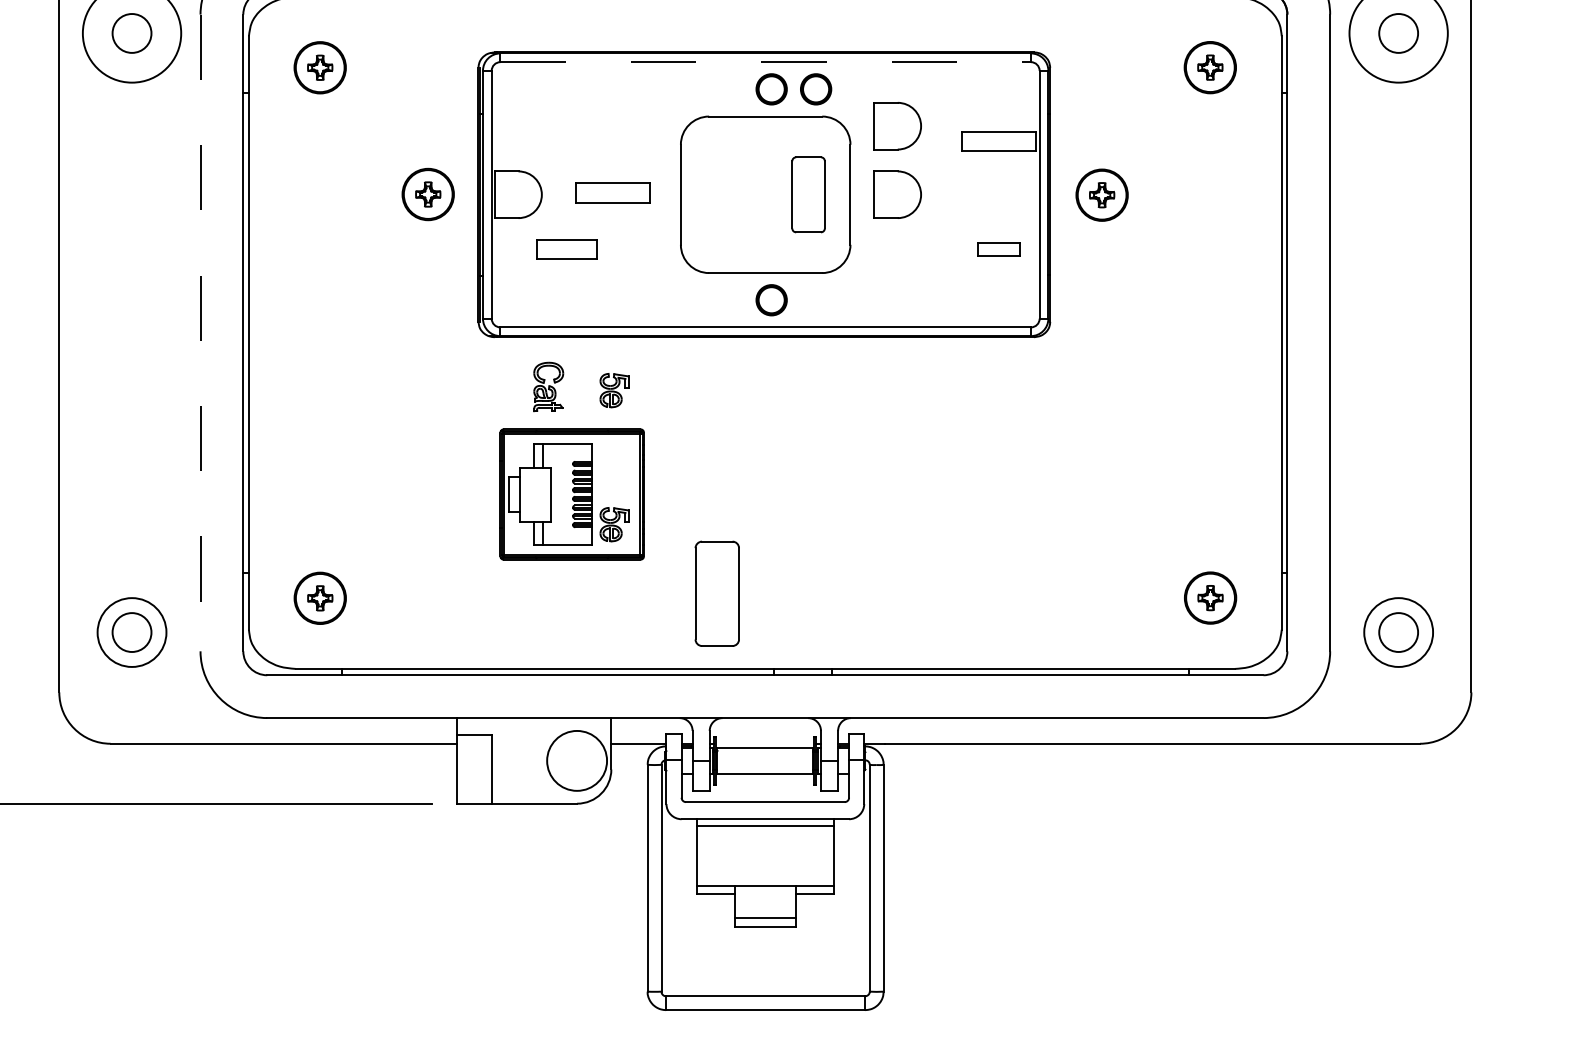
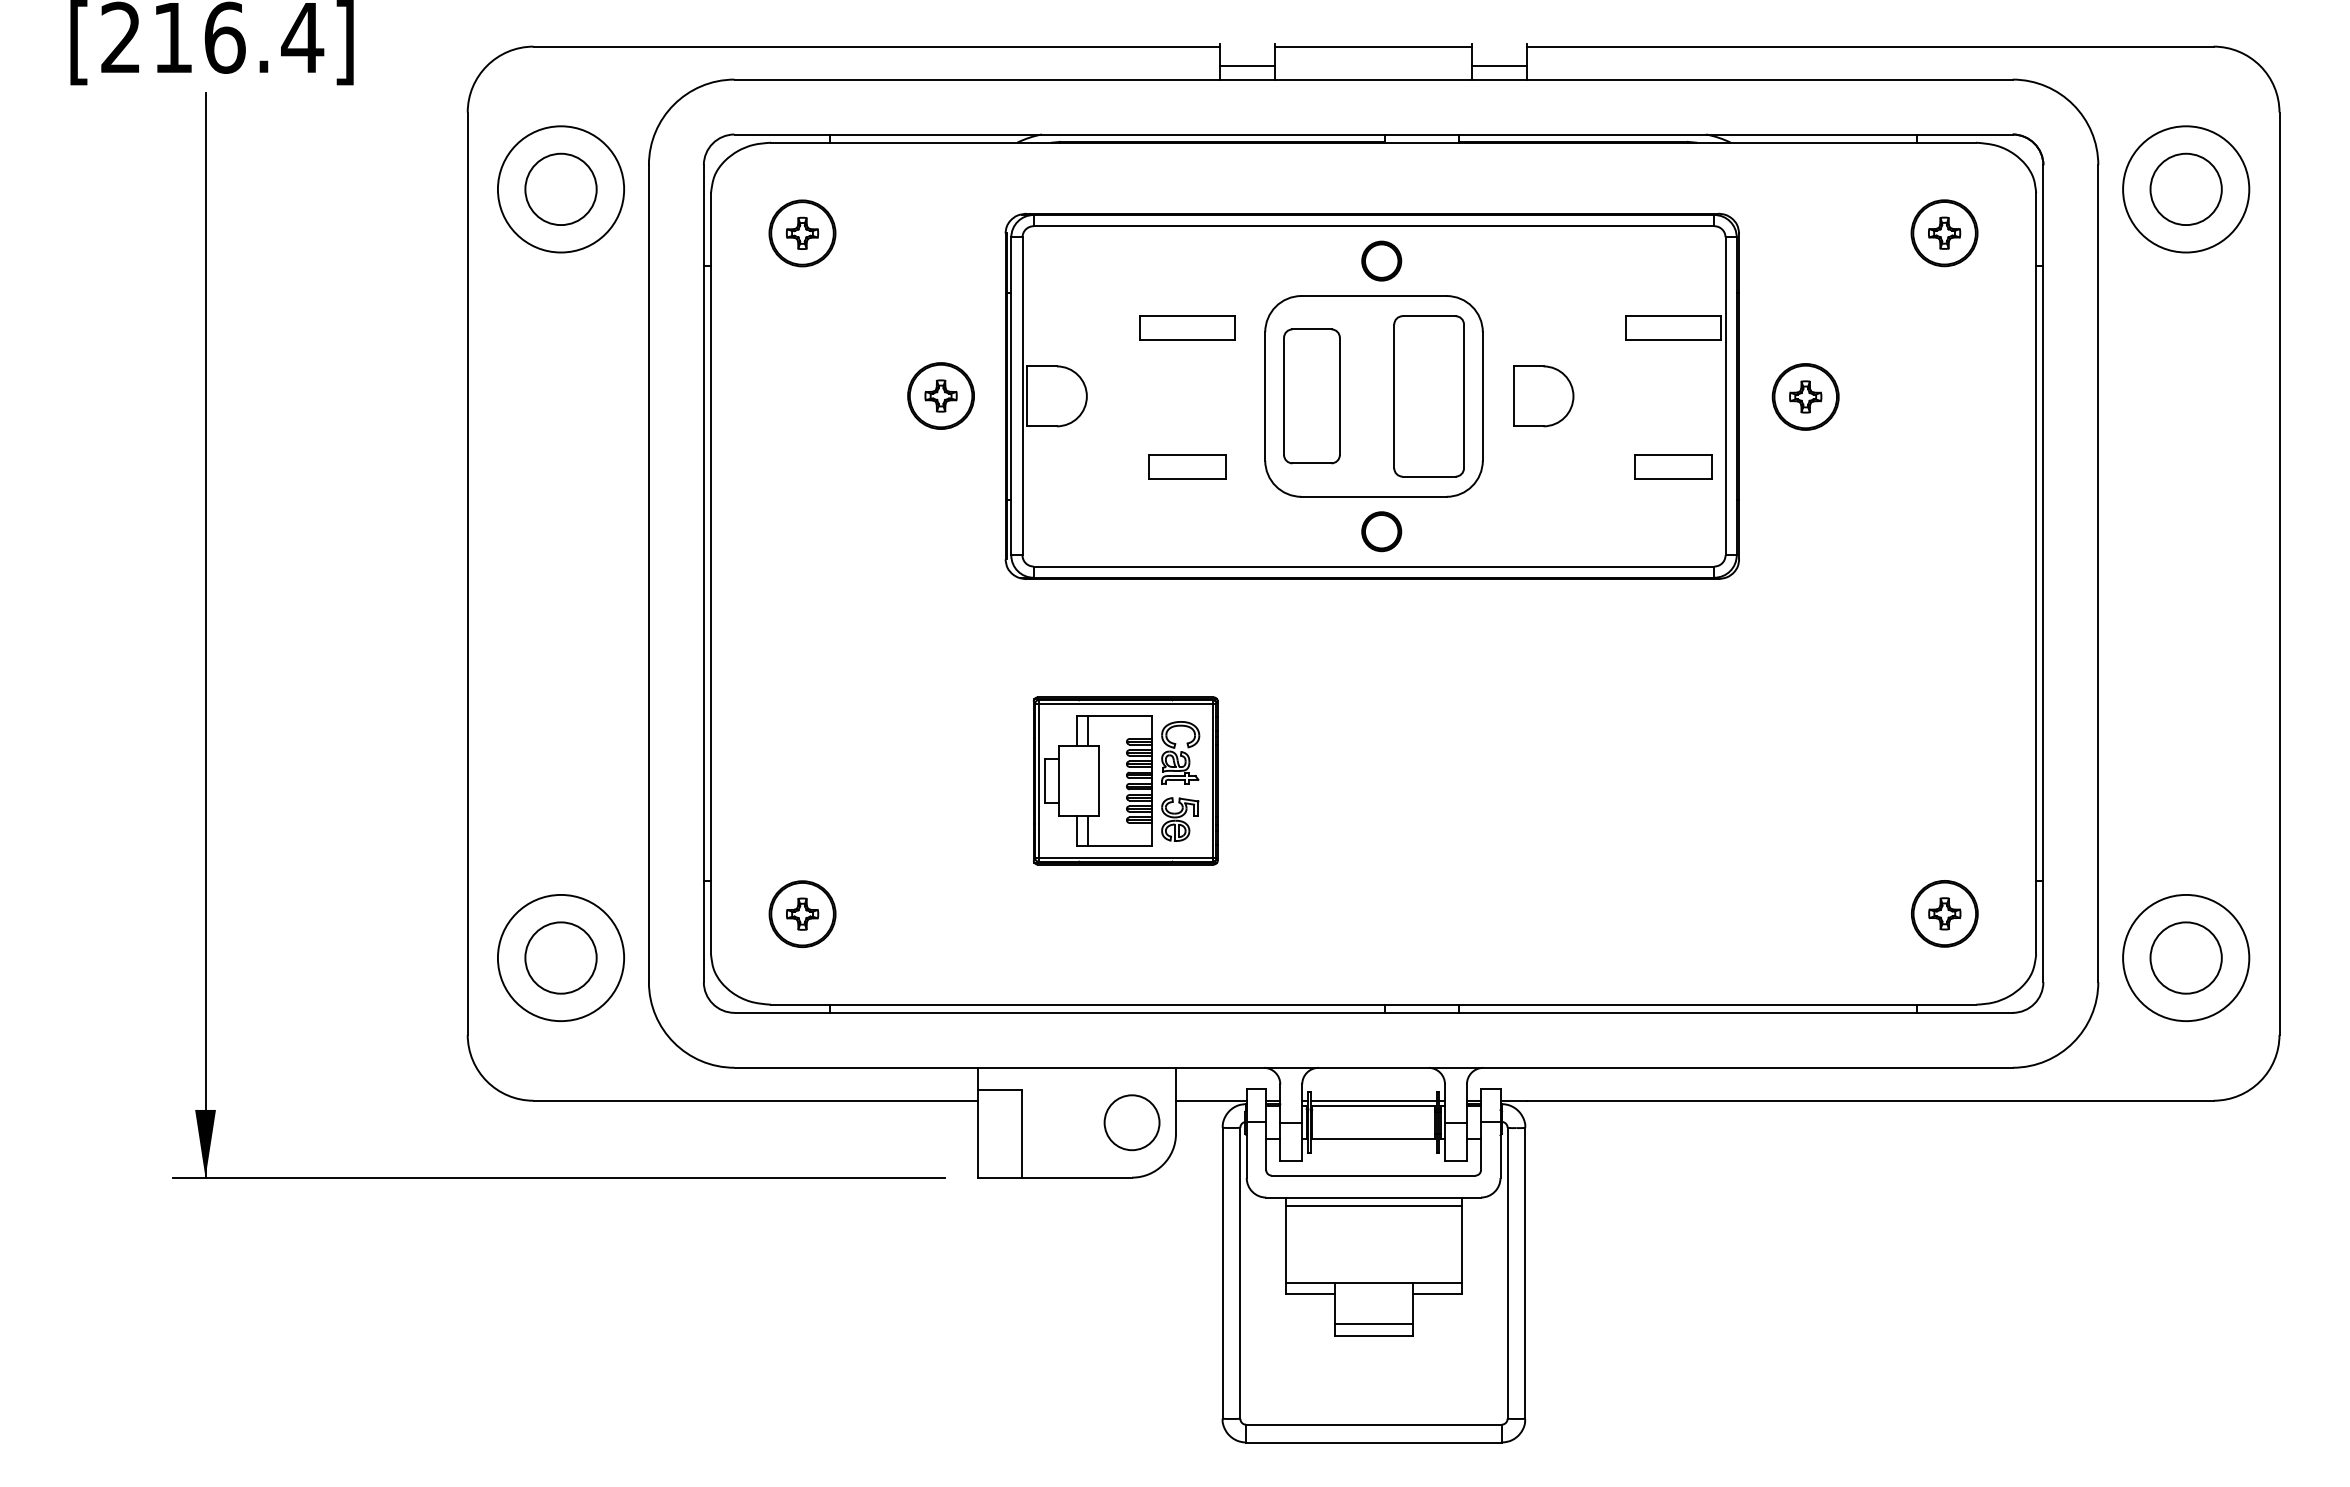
circle: (131, 33) -> (560, 189), size x1.43
circle: (1398, 33) -> (2185, 189), size x1.43
line: (766, 62) -> (1374, 226), dashed -> solid
part: (815, 88) -> (1438, 260), removed
part: (897, 126) -> (1543, 308), removed
part: (613, 192) -> (1187, 327), moved
part: (808, 194) -> (1428, 396), size x1.67
part: (567, 249) -> (1187, 466), moved
part: (999, 249) -> (1673, 466), size x1.43
line: (200, 333) -> (648, 574), dashed -> solid
part: (548, 386) -> (1180, 752), moved
part: (614, 390) -> (1180, 647), removed
part: (716, 593) -> (1311, 396), moved
circle: (131, 632) -> (560, 957), size x1.43
circle: (131, 632) -> (560, 957), size x1.43
circle: (1398, 632) -> (2185, 957), size x1.43
circle: (1398, 632) -> (2186, 957), size x1.43
line: (765, 743) -> (1373, 1100), added
circle: (576, 760) -> (1131, 1122), size x0.71

